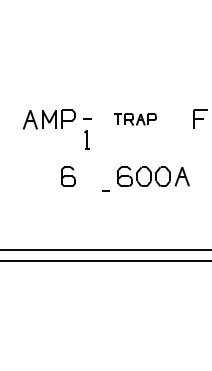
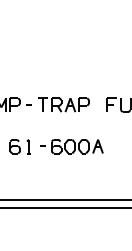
part: (135, 119) -> (64, 104), size x1.67
part: (86, 139) -> (28, 146), moved
curve: (105, 190) -> (42, 145), moved

